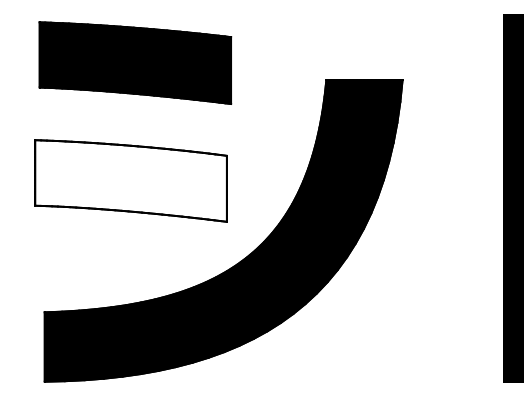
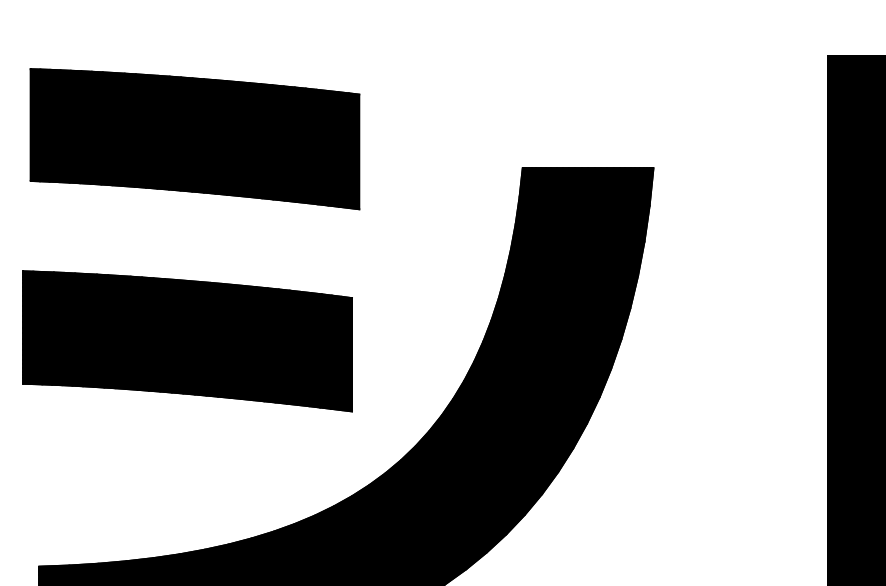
fill: (130, 180) -> (186, 340), added

